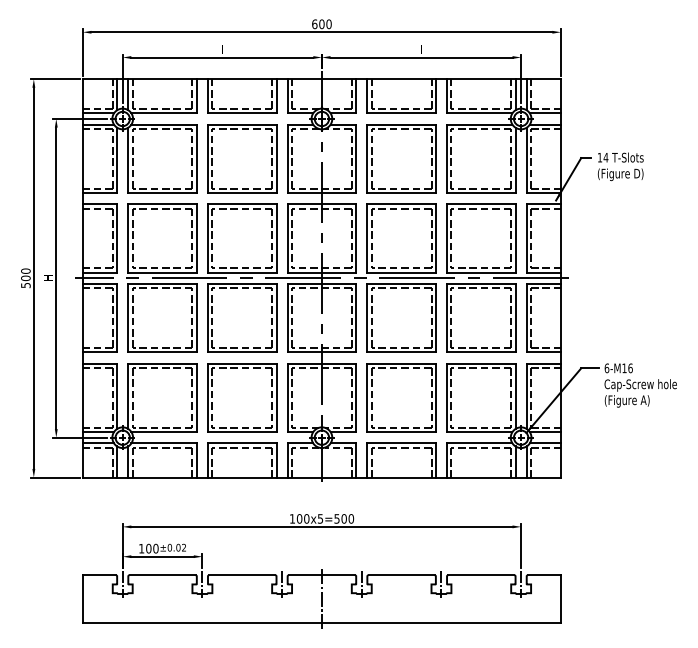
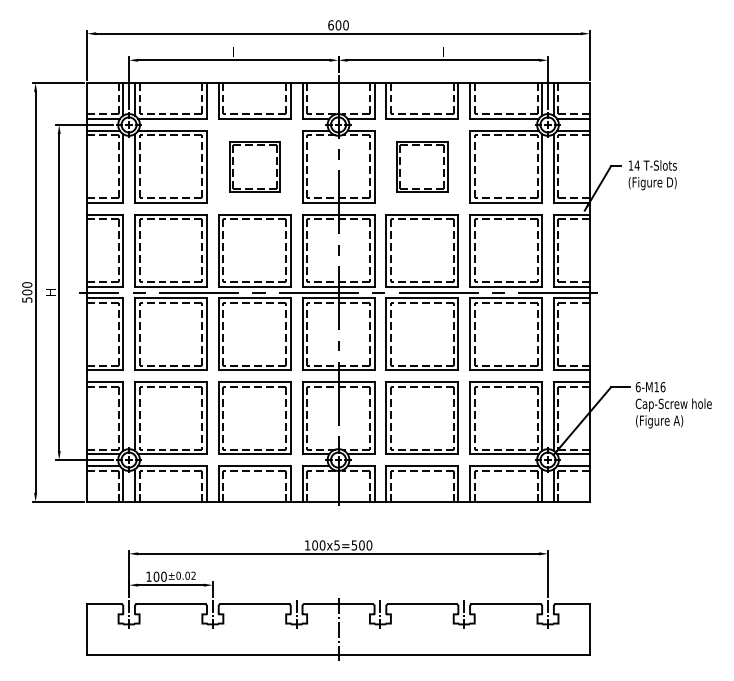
part: (242, 158) -> (255, 166), size x0.7
part: (401, 158) -> (422, 166), size x0.7

